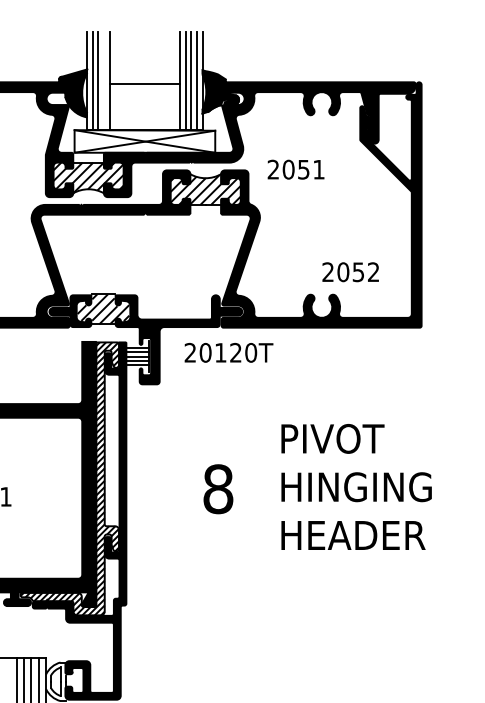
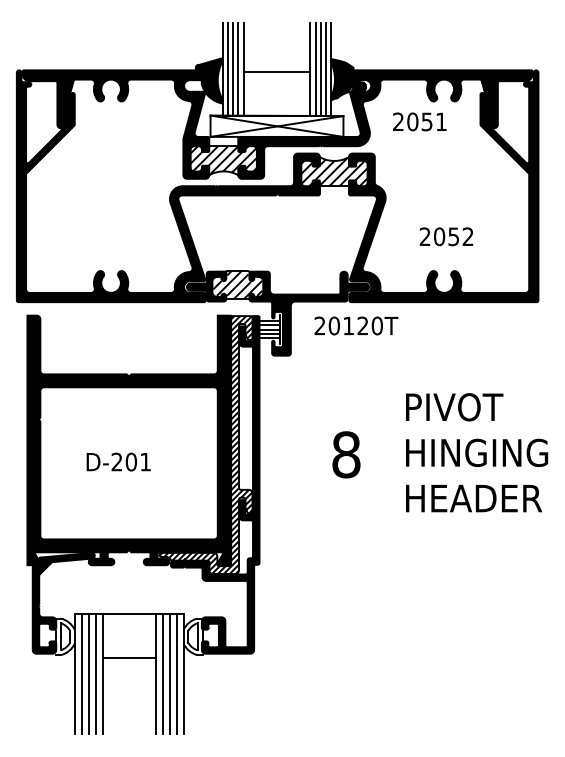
line: (104, 80) -> (238, 68), added
text: (295, 169) -> (419, 121), moved
text: (350, 271) -> (446, 236), moved

